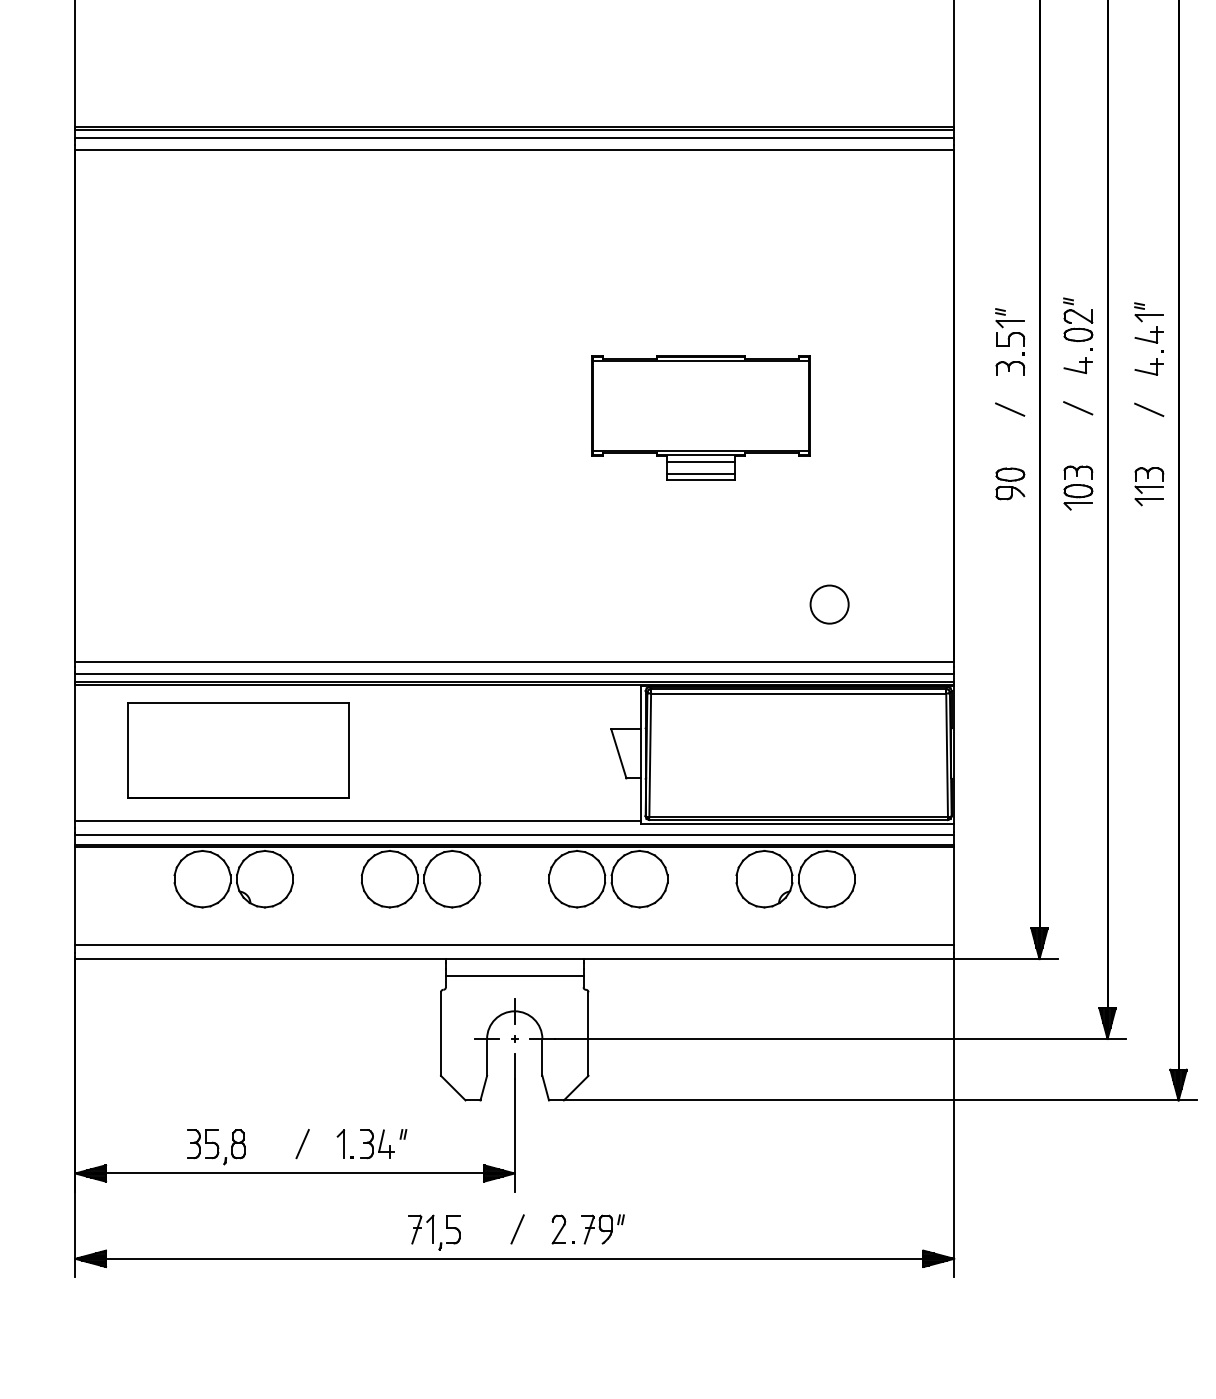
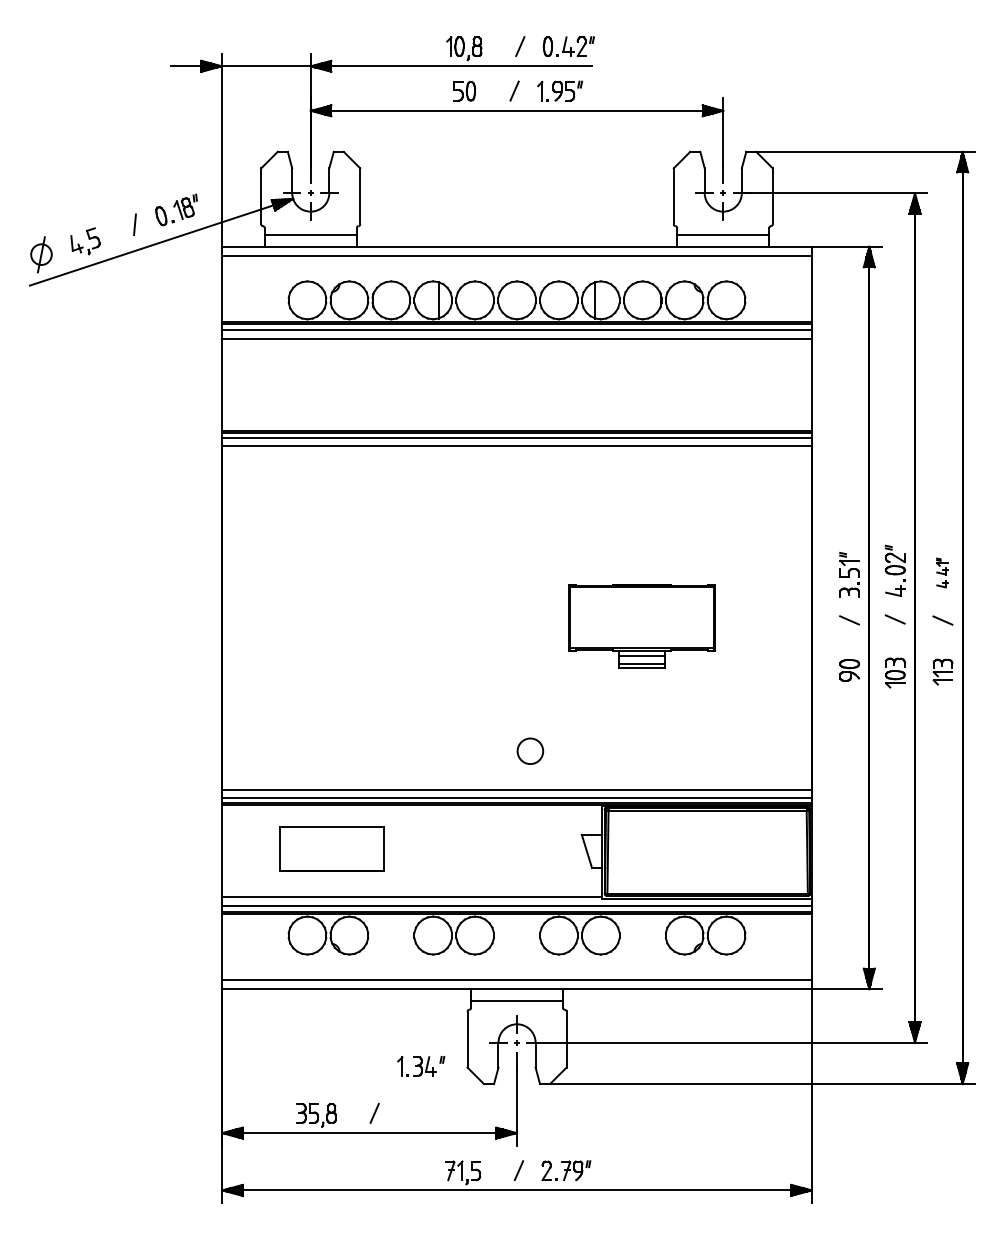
part: (1148, 338) -> (942, 572), size x0.6
circle: (829, 603) -> (530, 750), moved
part: (238, 749) -> (331, 848), size x0.7
part: (372, 1144) -> (421, 1066), moved

